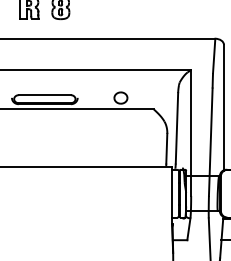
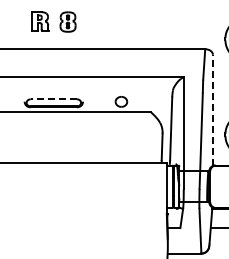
line: (44, 95) -> (53, 99), solid -> dashed
line: (223, 107) -> (212, 110), solid -> dashed

